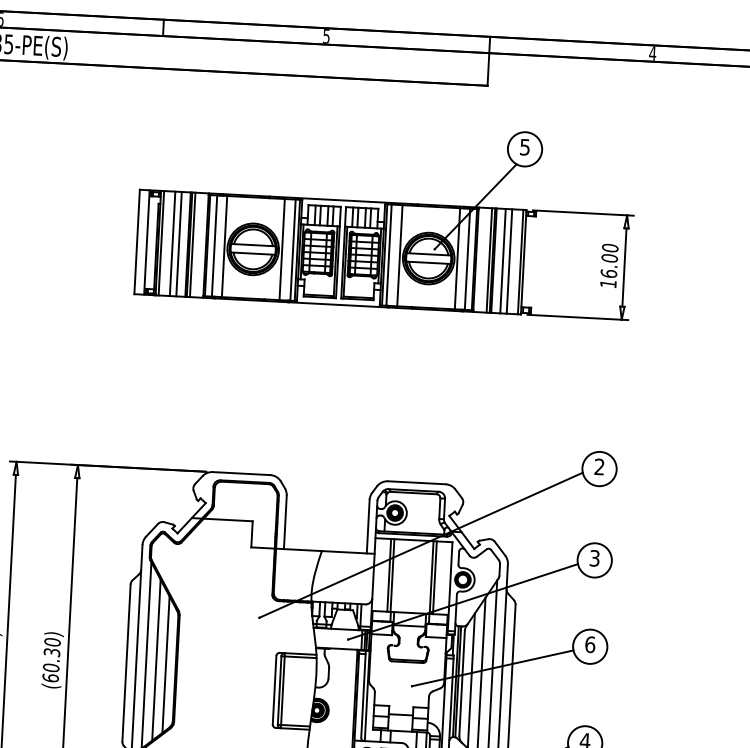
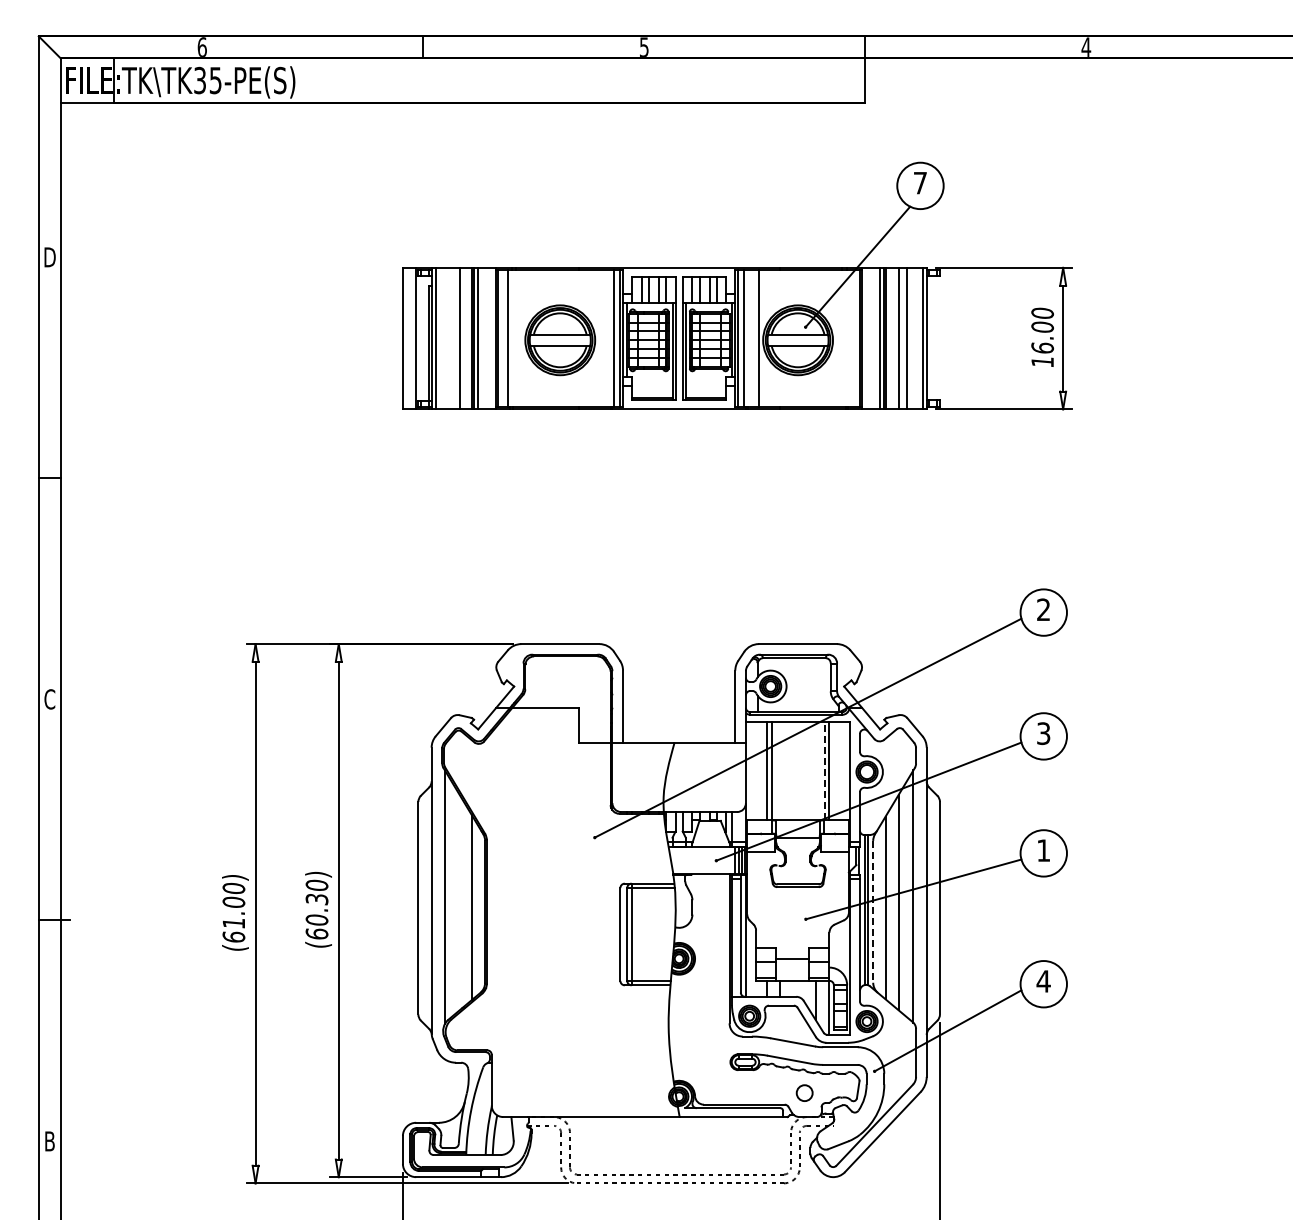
text: (525, 147) -> (920, 183), 5 -> 7
line: (172, 243) -> (450, 338), removed
line: (224, 246) -> (521, 338), removed
line: (282, 249) -> (599, 338), removed
line: (457, 258) -> (836, 338), removed
line: (467, 259) -> (850, 338), removed
line: (431, 577) -> (824, 770), solid -> dashed
text: (590, 644) -> (1043, 850), 6 -> 1
line: (156, 660) -> (458, 902), removed
line: (462, 683) -> (873, 911), solid -> dashed

